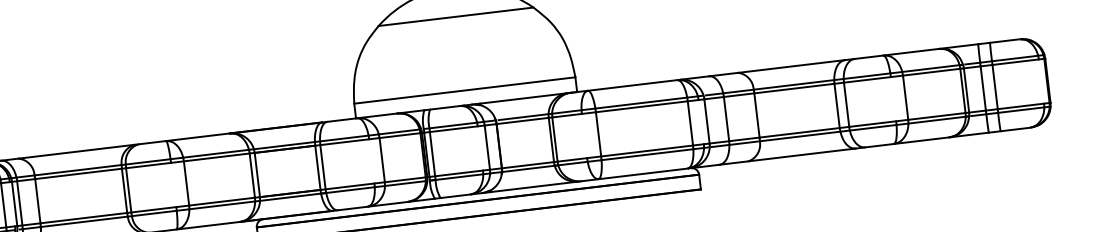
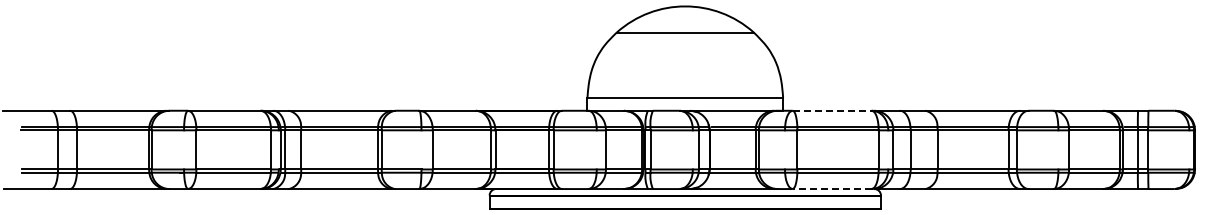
line: (632, 85) -> (832, 110), solid -> dashed
line: (642, 174) -> (831, 189), solid -> dashed

